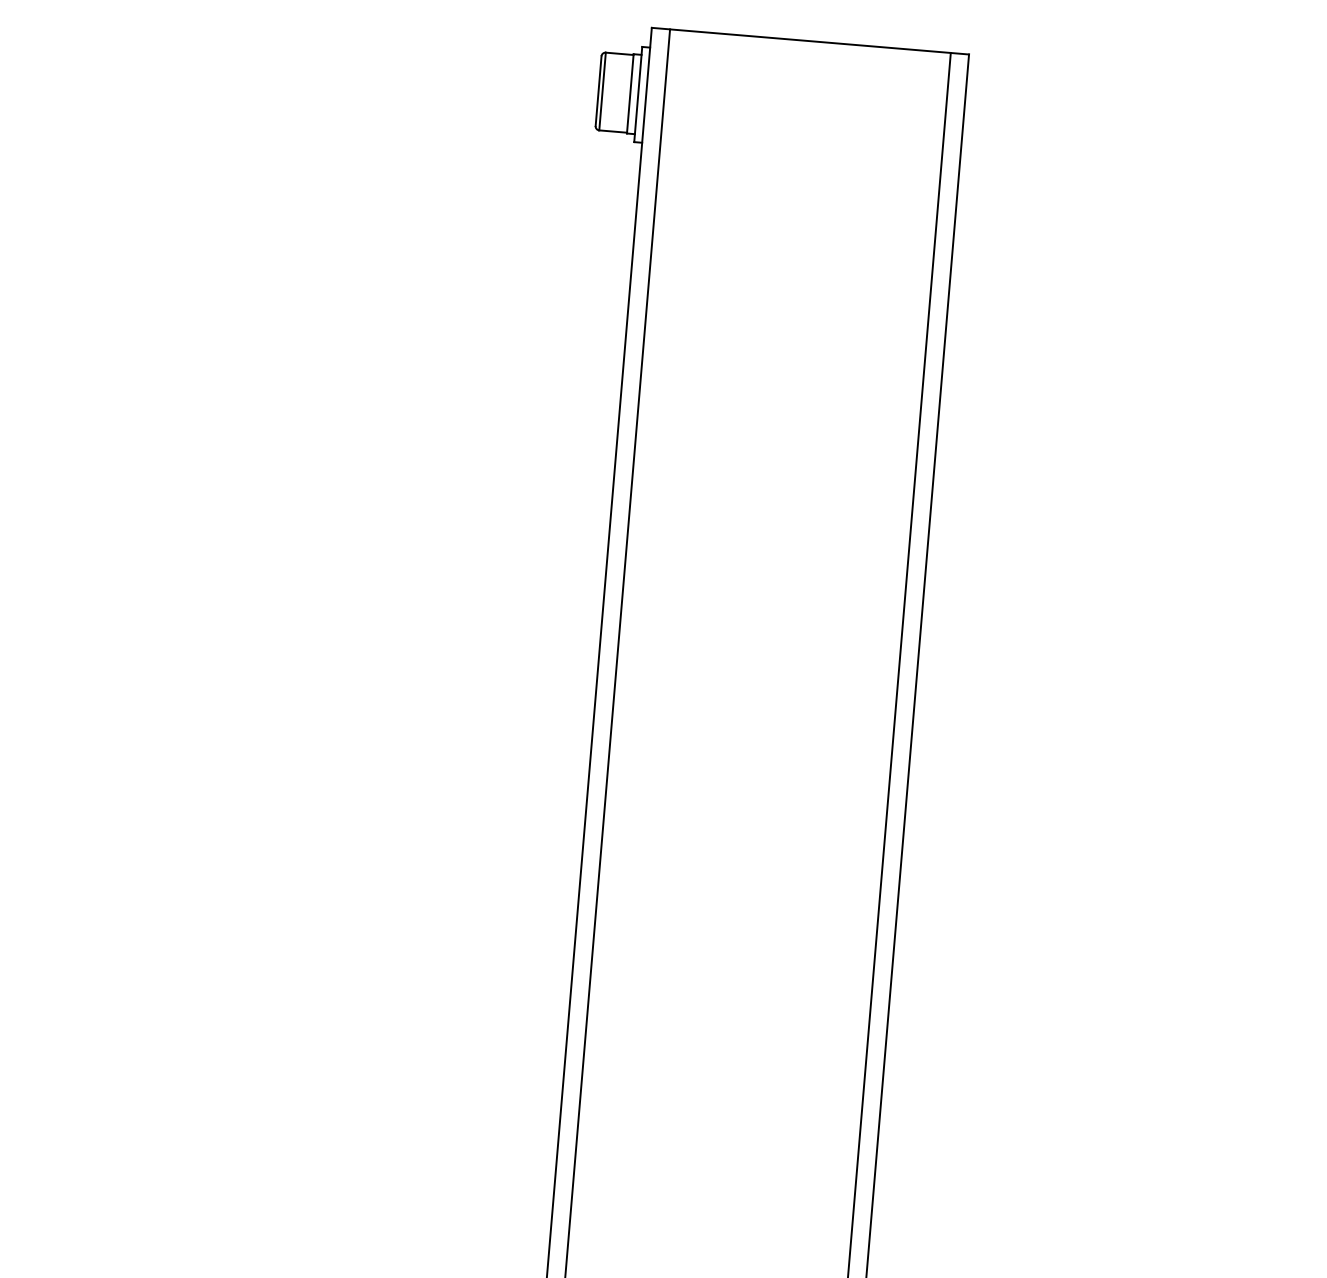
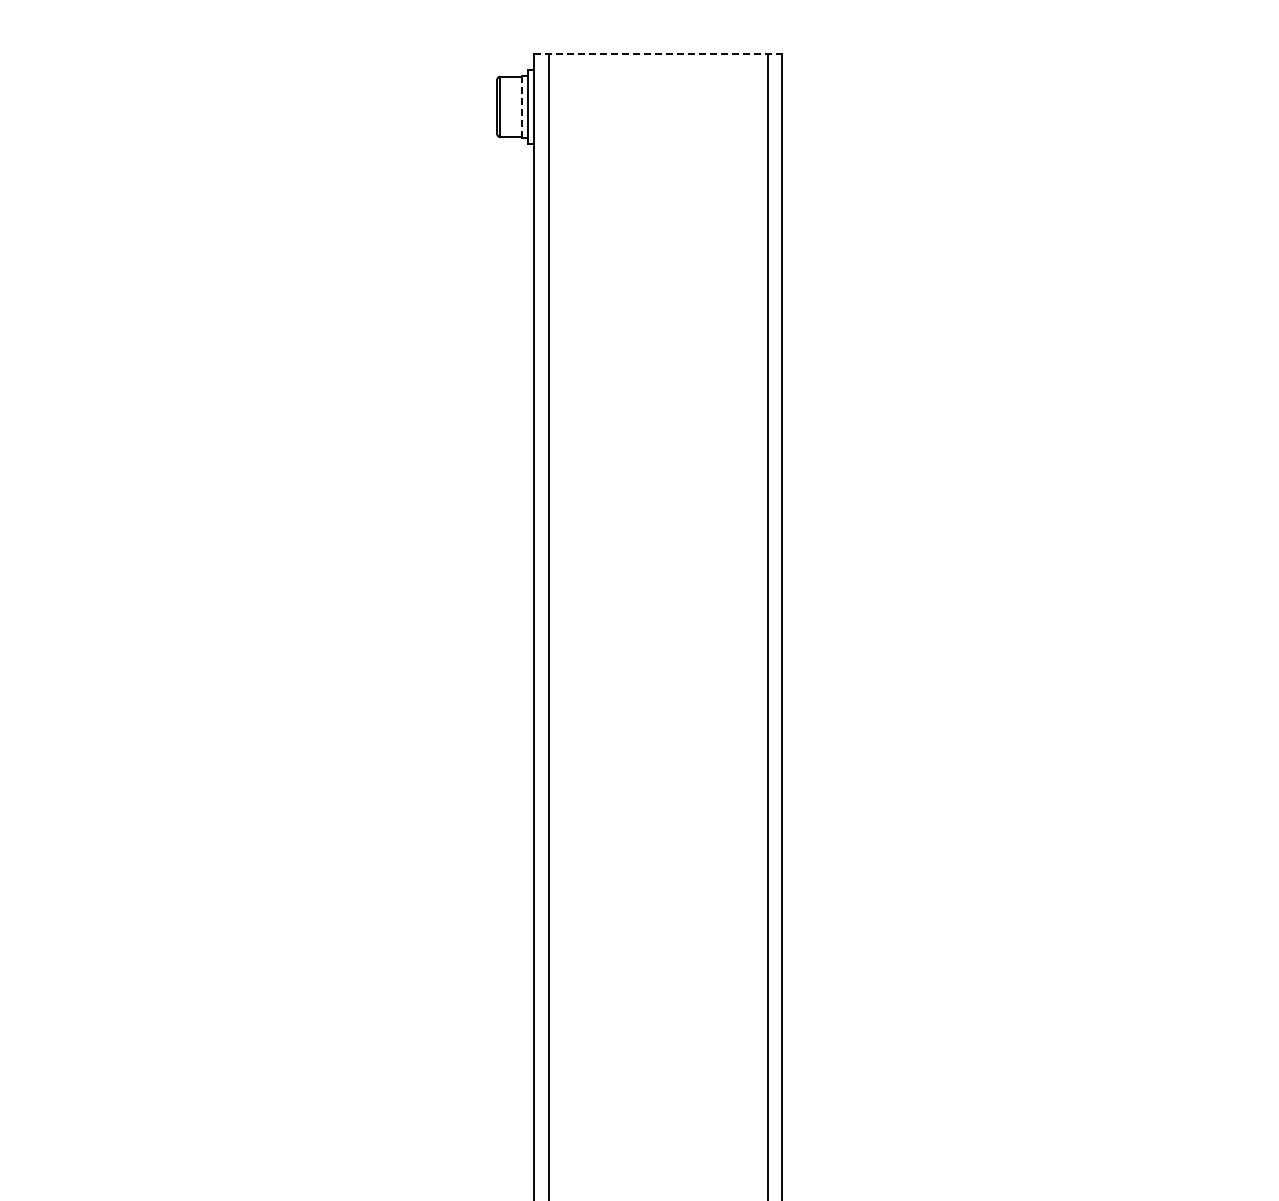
line: (811, 41) -> (658, 54), solid -> dashed
line: (630, 93) -> (522, 106), solid -> dashed

